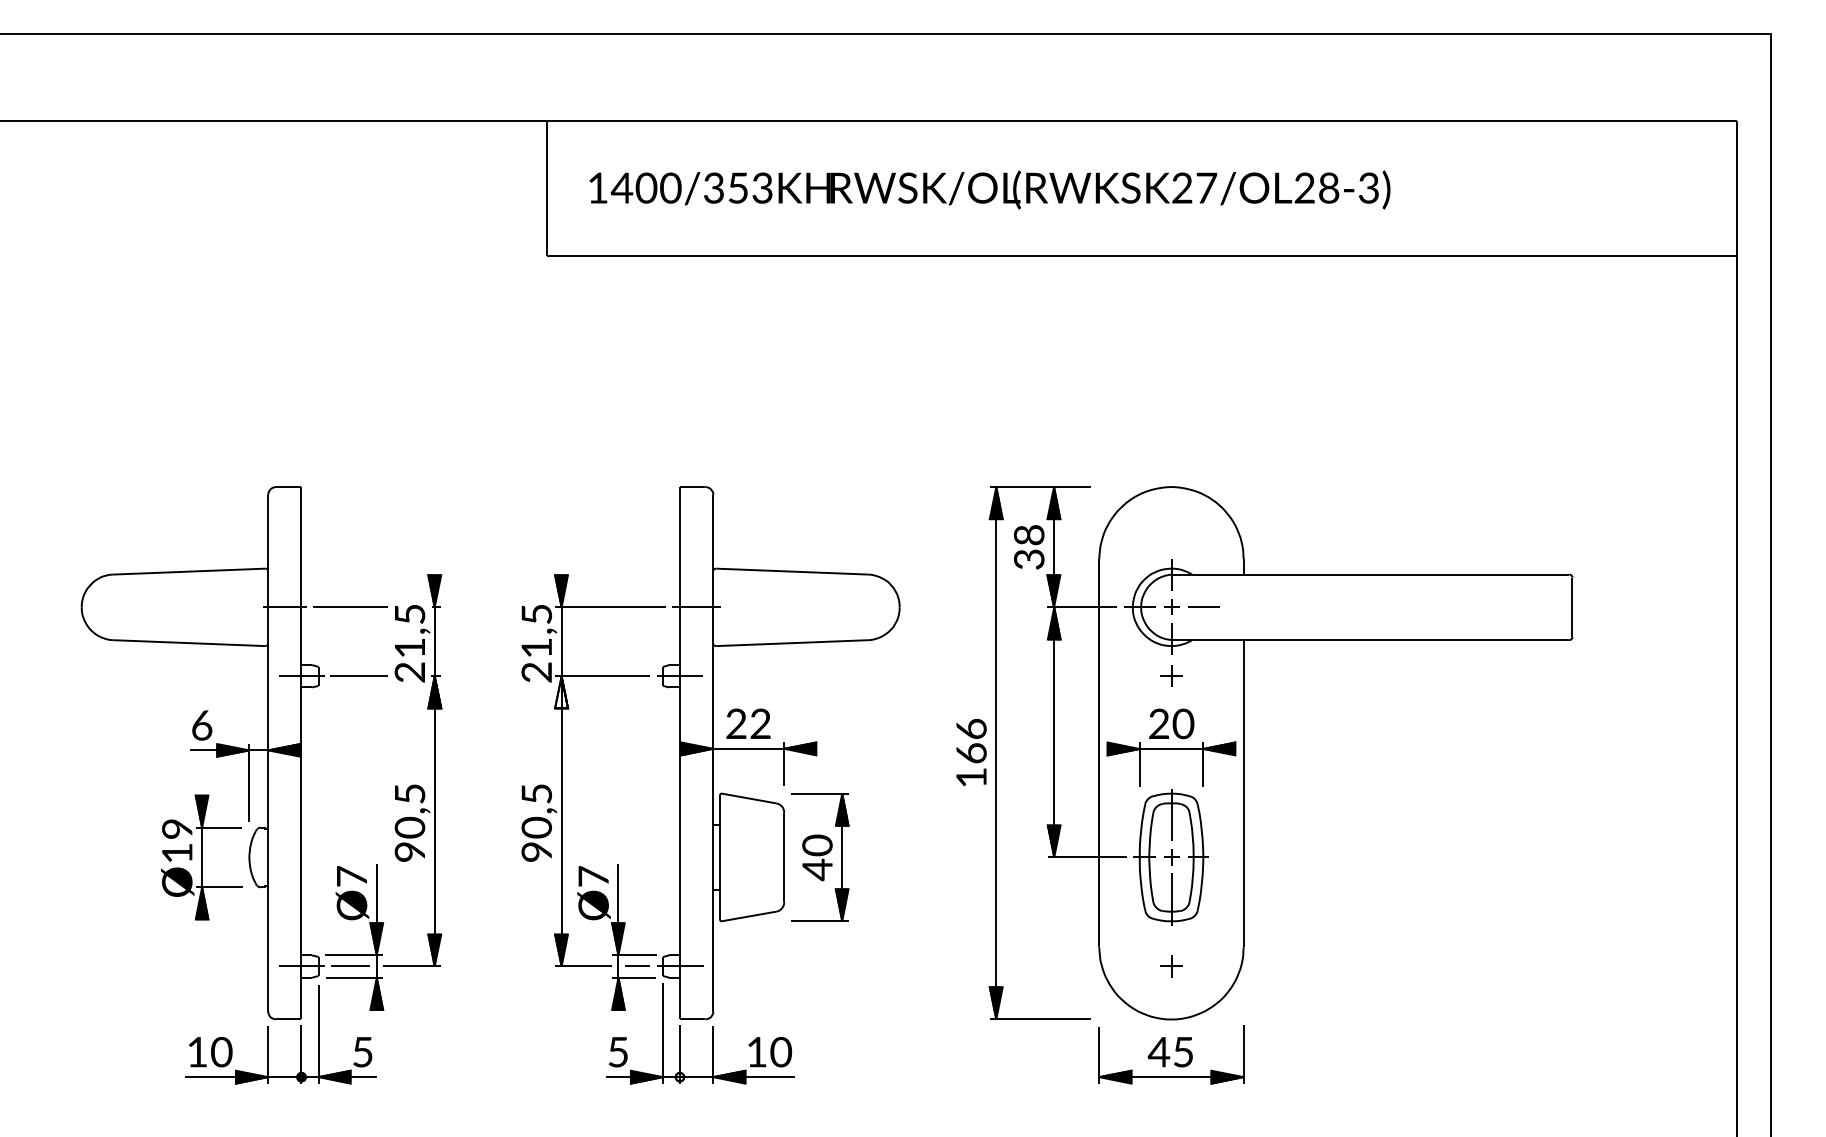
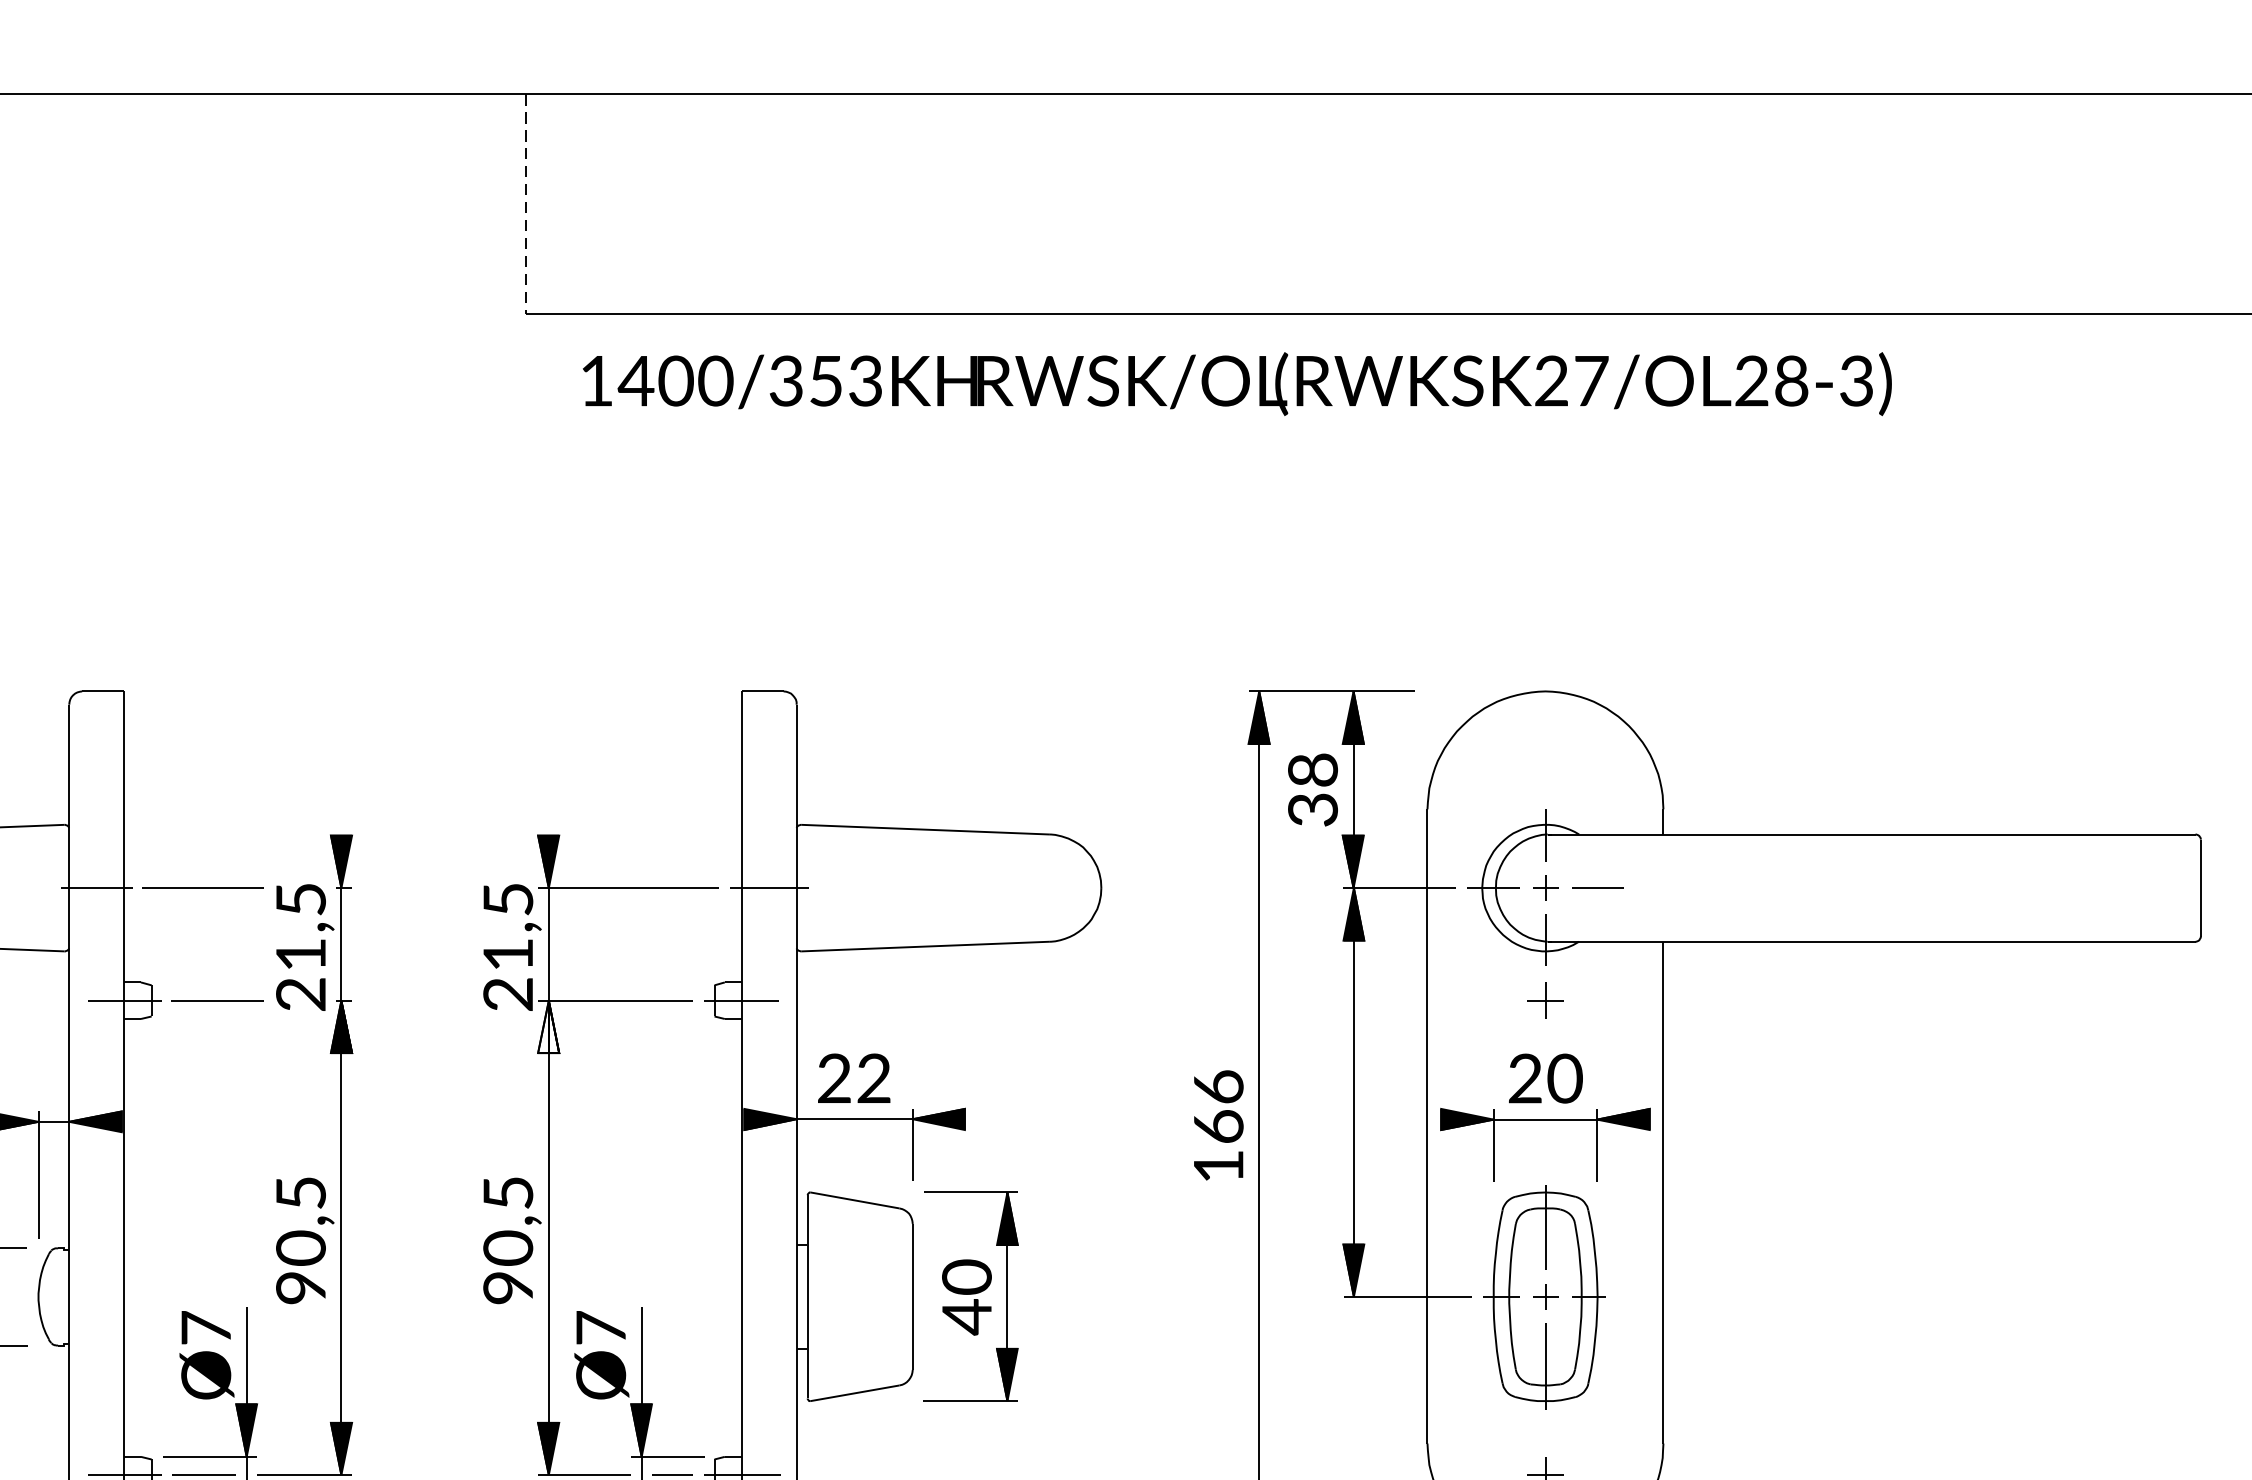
line: (547, 189) -> (525, 205), solid -> dashed
text: (989, 189) -> (1236, 383), moved

